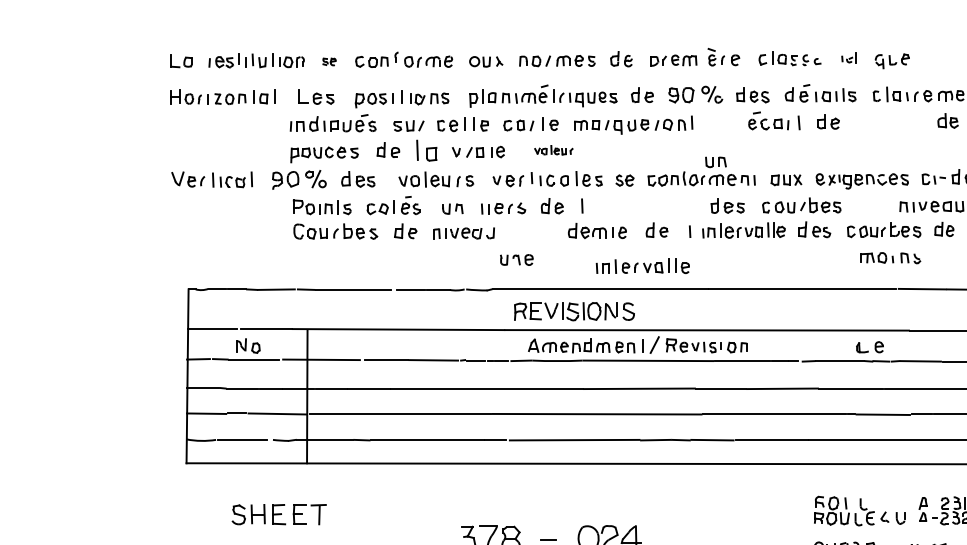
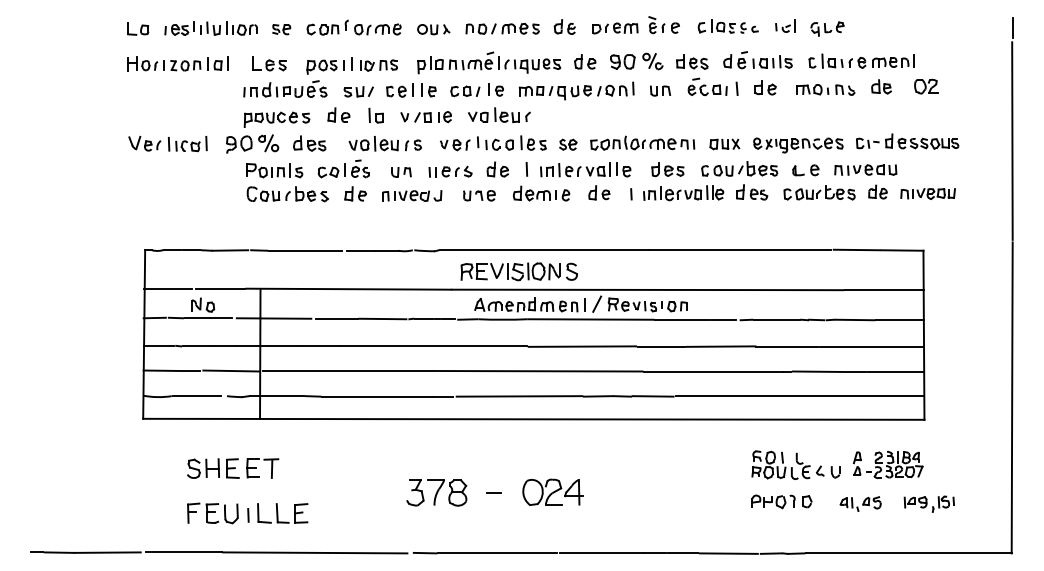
part: (849, 57) -> (785, 25), size x1.43
part: (329, 61) -> (281, 29), size x1.43
part: (426, 150) -> (375, 115), size x0.71
part: (554, 150) -> (499, 115), size x1.67
part: (715, 161) -> (660, 90), moved
part: (890, 257) -> (825, 89), moved
part: (516, 259) -> (479, 195), moved
part: (642, 265) -> (585, 169), moved
part: (869, 347) -> (805, 170), moved

